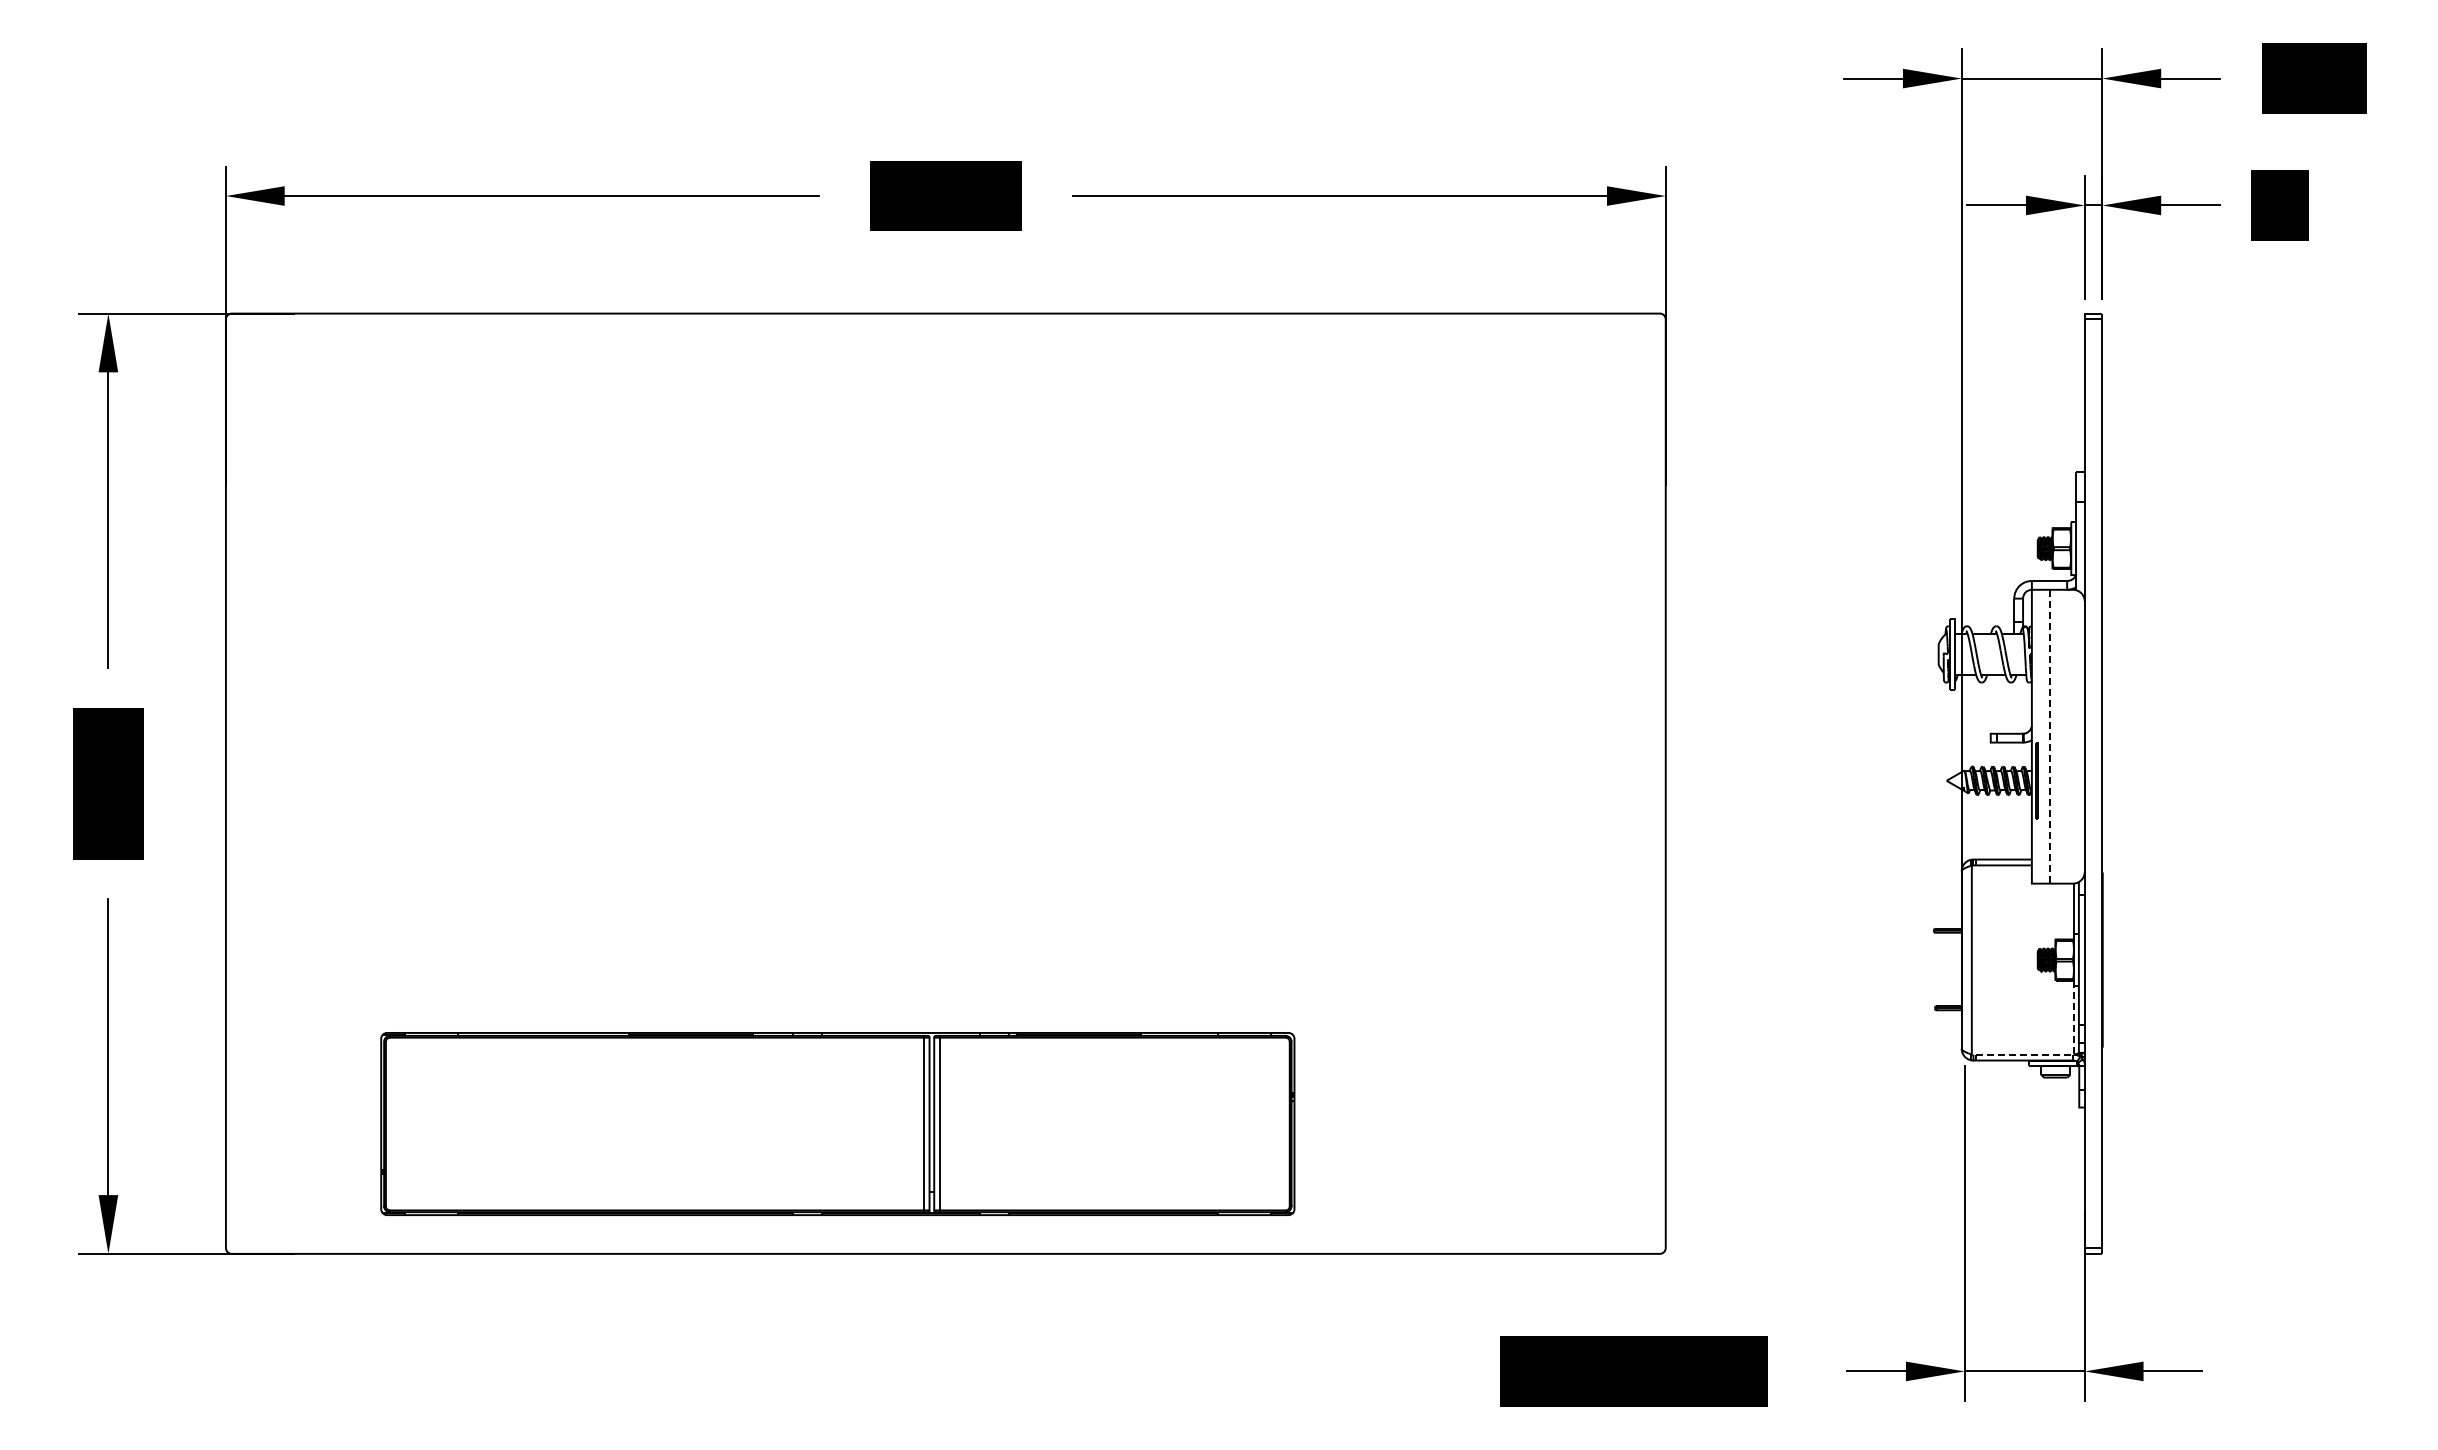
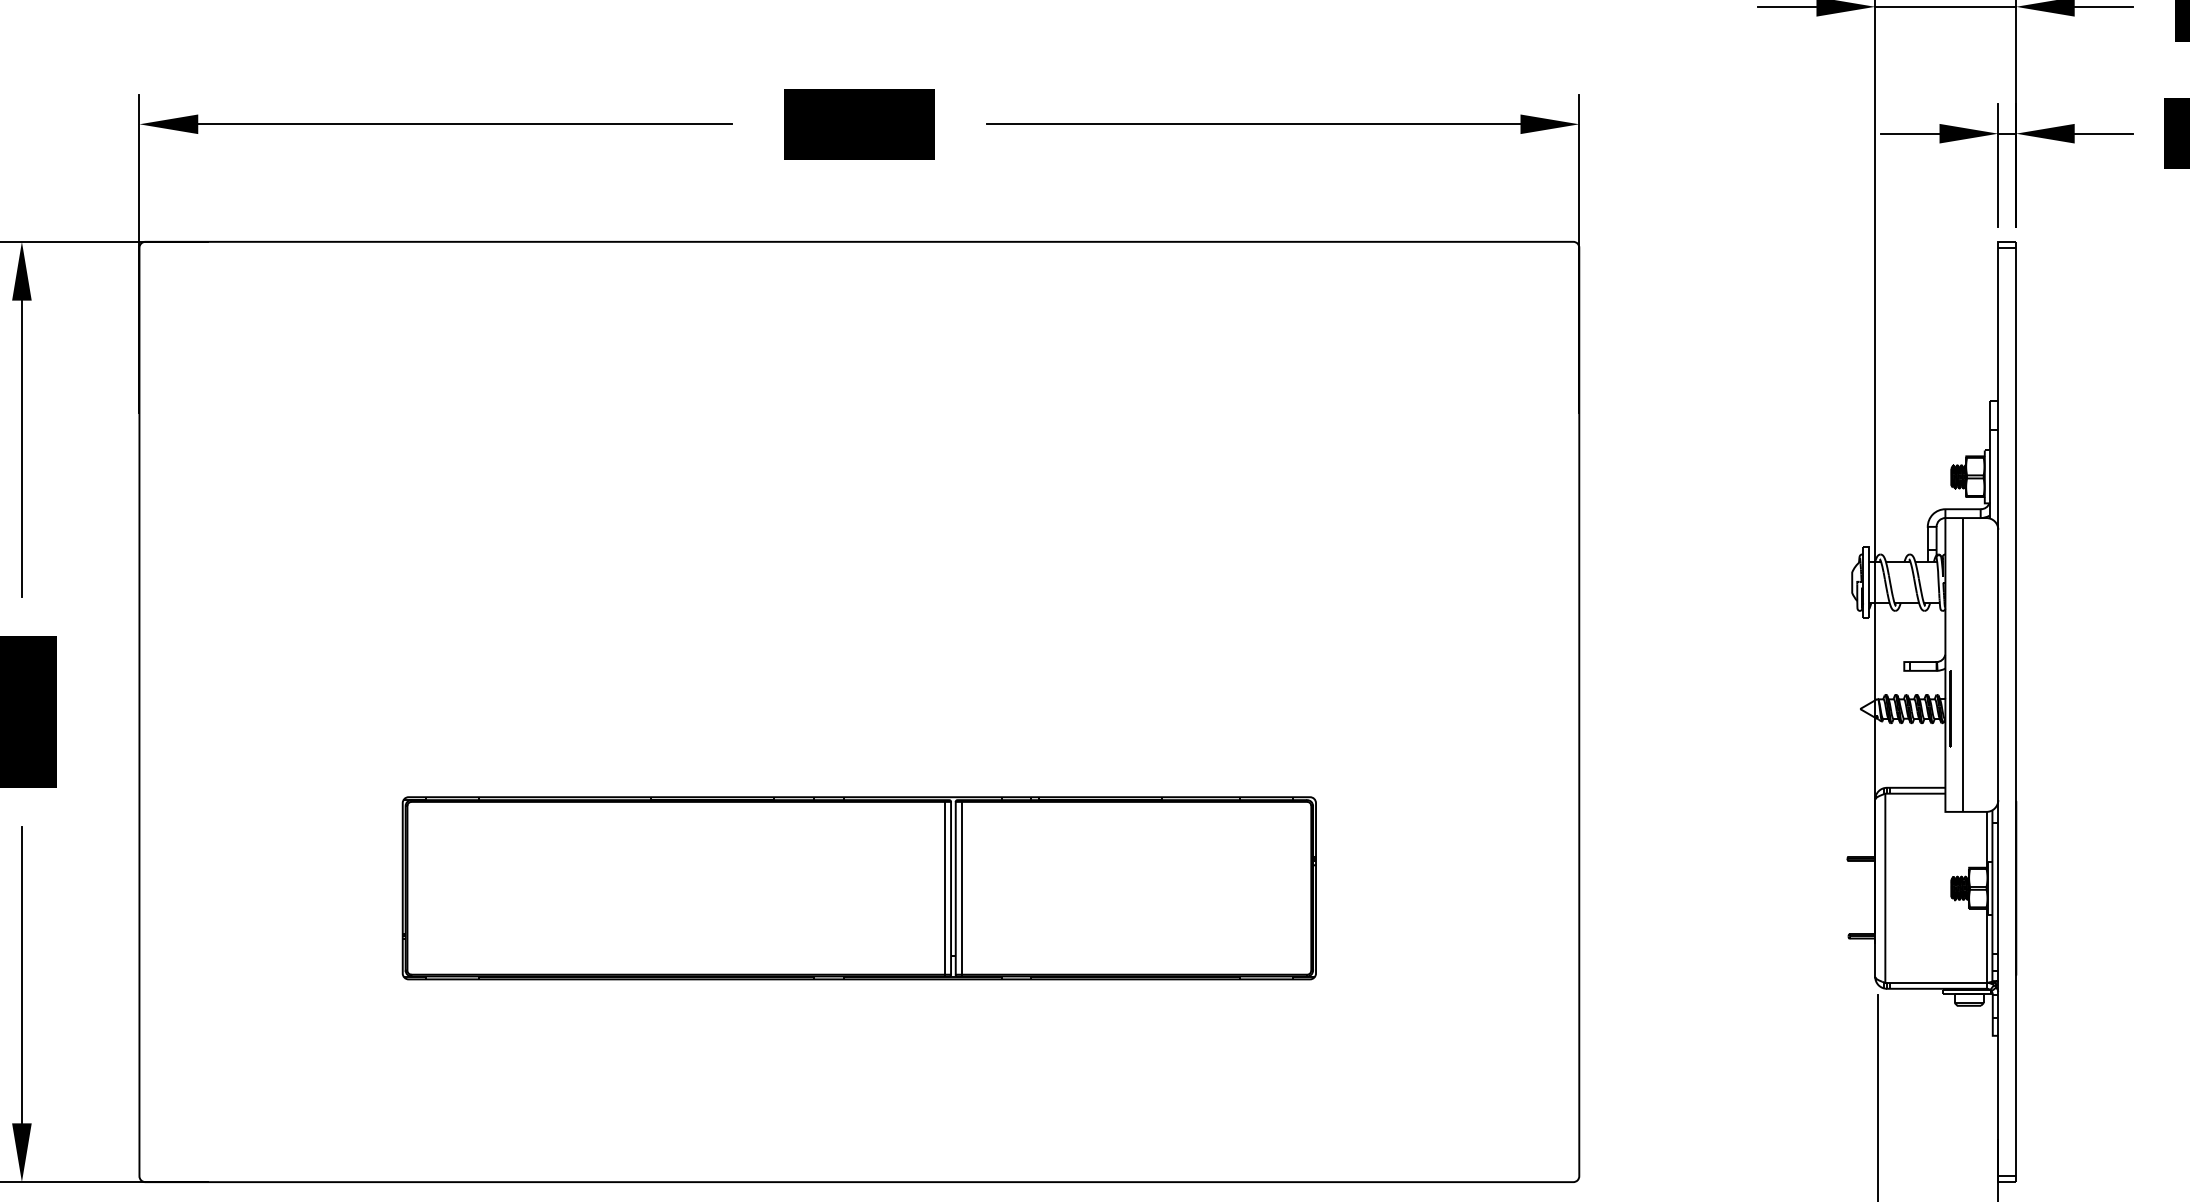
line: (2049, 736) -> (1963, 664), dashed -> solid
line: (2059, 1054) -> (1973, 982), dashed -> solid
part: (837, 1123) -> (859, 887), moved

